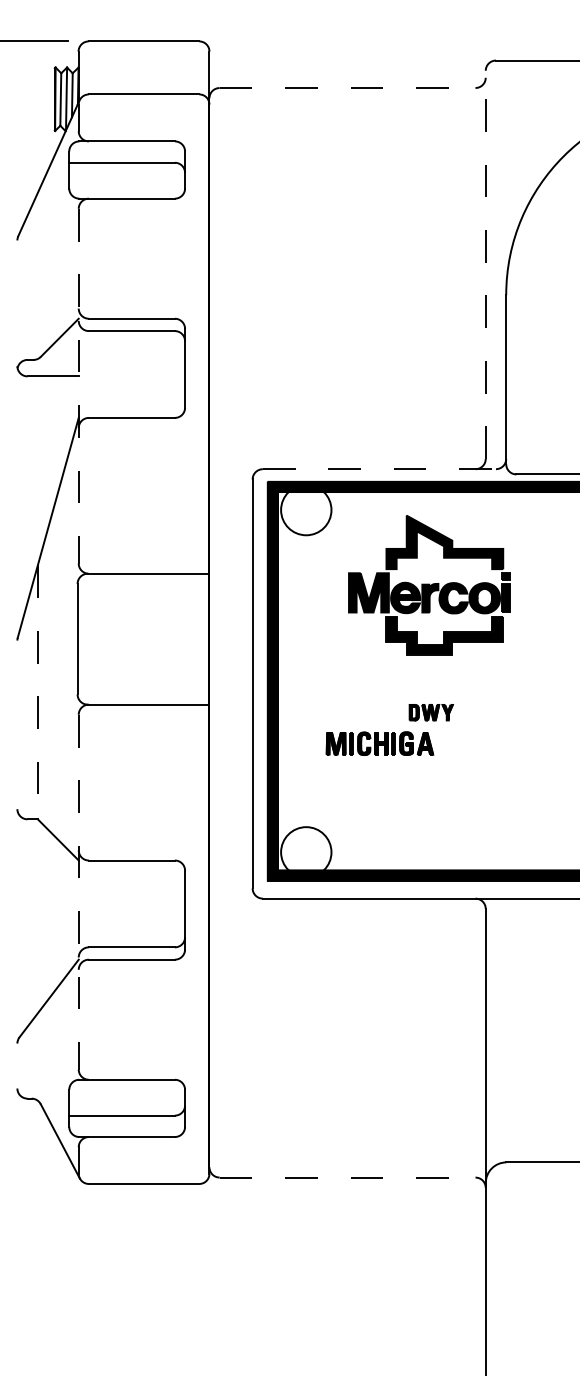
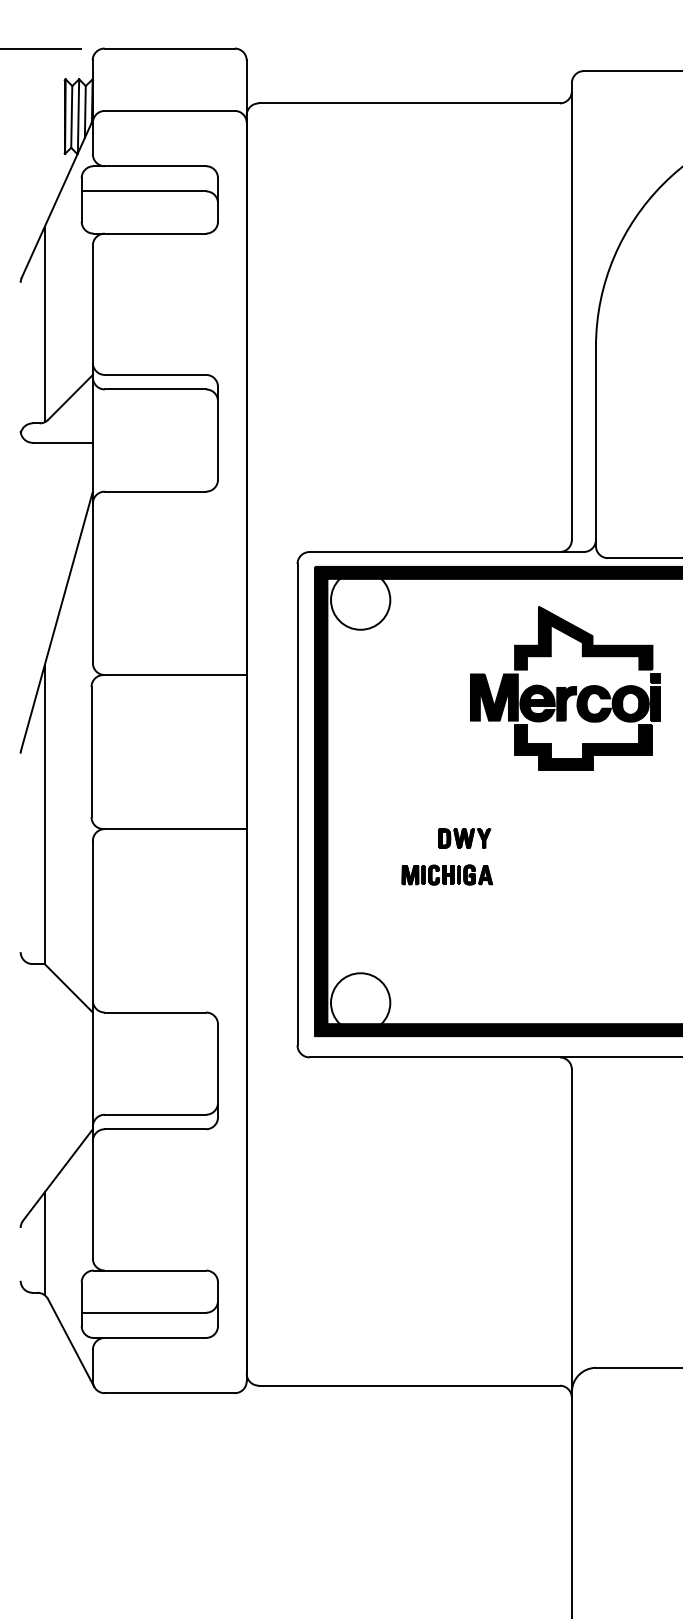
line: (347, 88) -> (409, 103), dashed -> solid
line: (485, 264) -> (571, 311), dashed -> solid
line: (37, 275) -> (44, 324), added
line: (78, 386) -> (92, 454), dashed -> solid
line: (380, 468) -> (447, 551), dashed -> solid
part: (429, 585) -> (565, 688), moved
line: (37, 693) -> (44, 815), dashed -> solid
part: (431, 712) -> (464, 838), moved
part: (379, 743) -> (446, 874), size x0.71
line: (78, 891) -> (92, 1049), dashed -> solid
line: (37, 1056) -> (44, 1243), added
line: (347, 1177) -> (409, 1385), dashed -> solid

